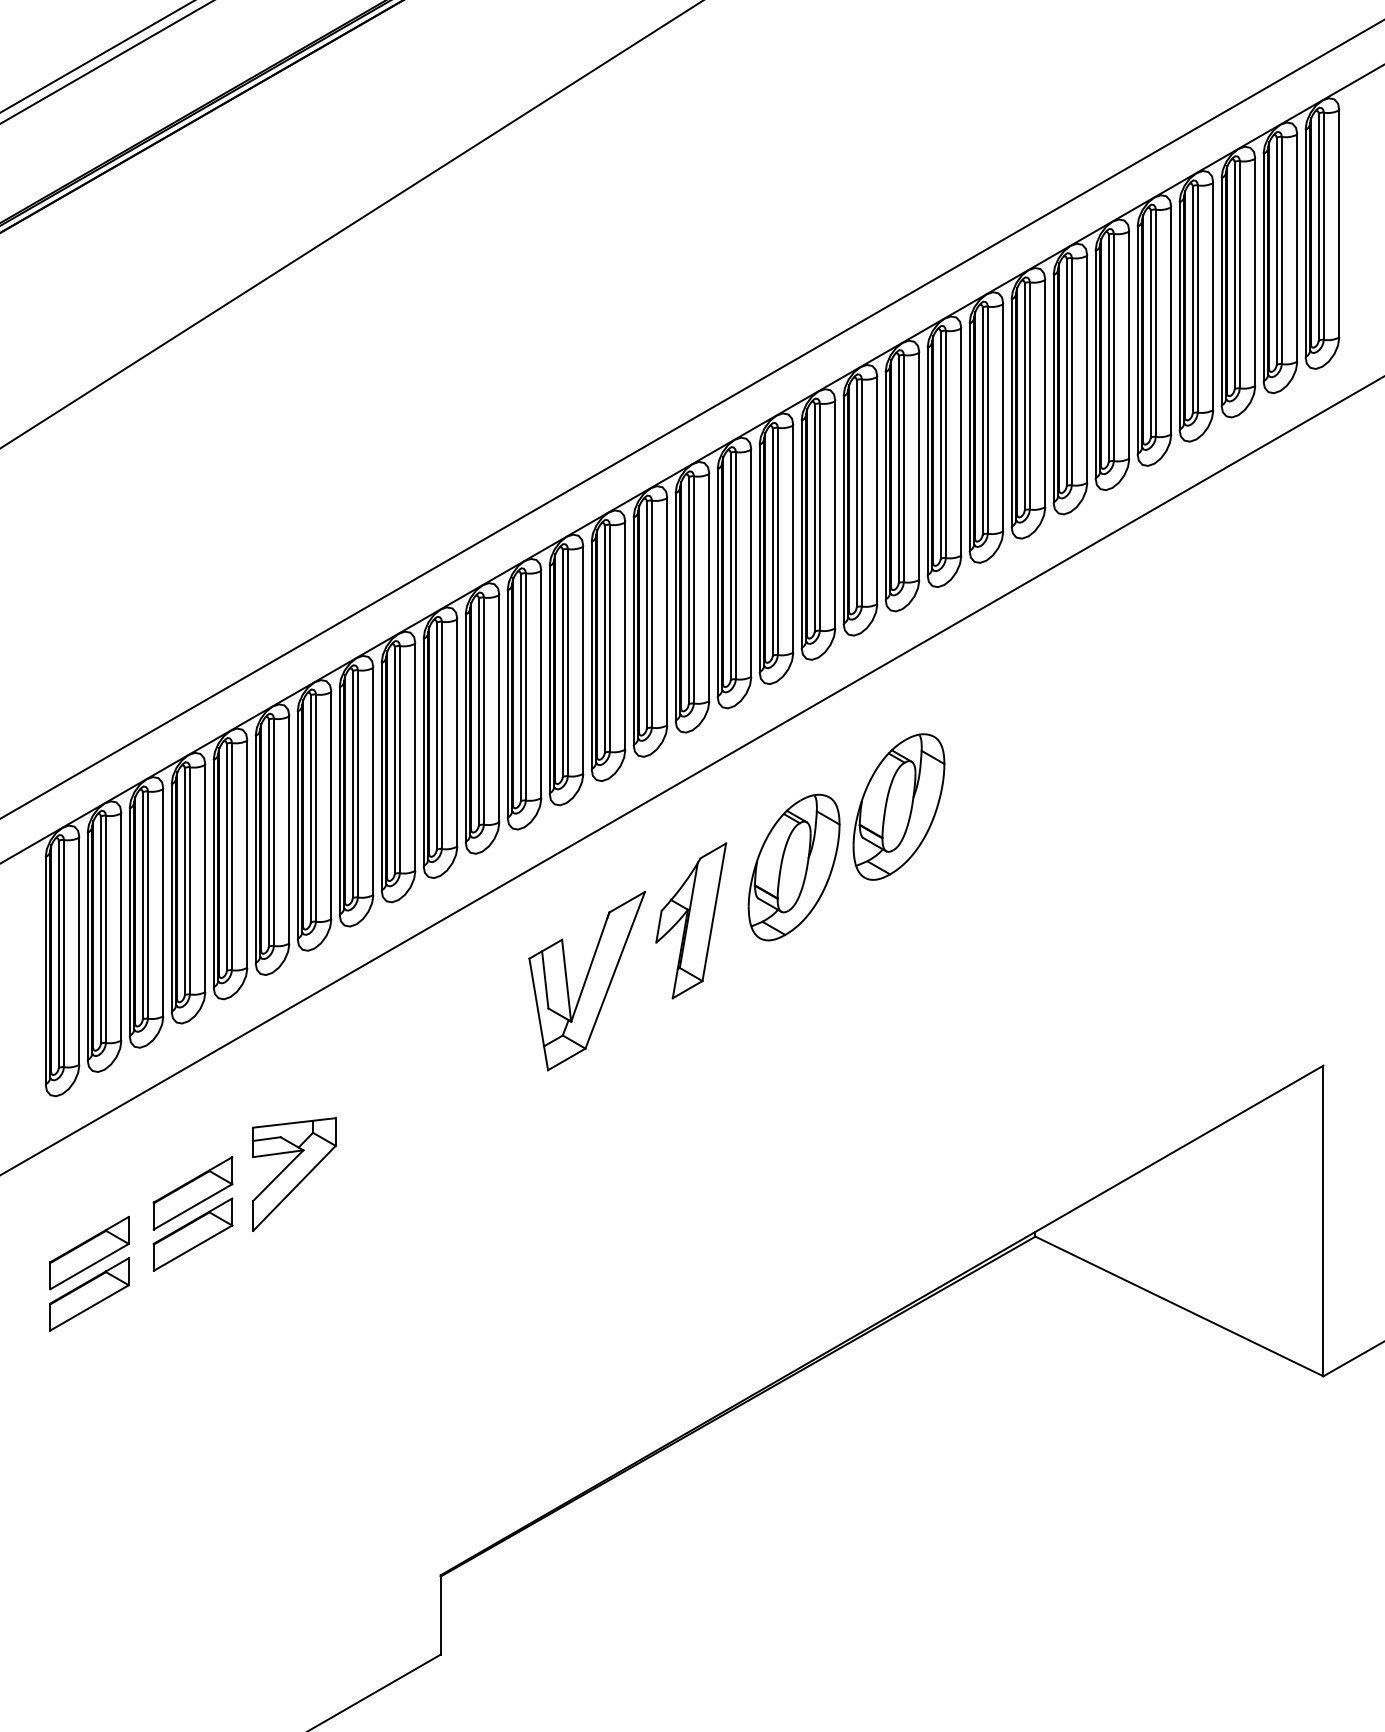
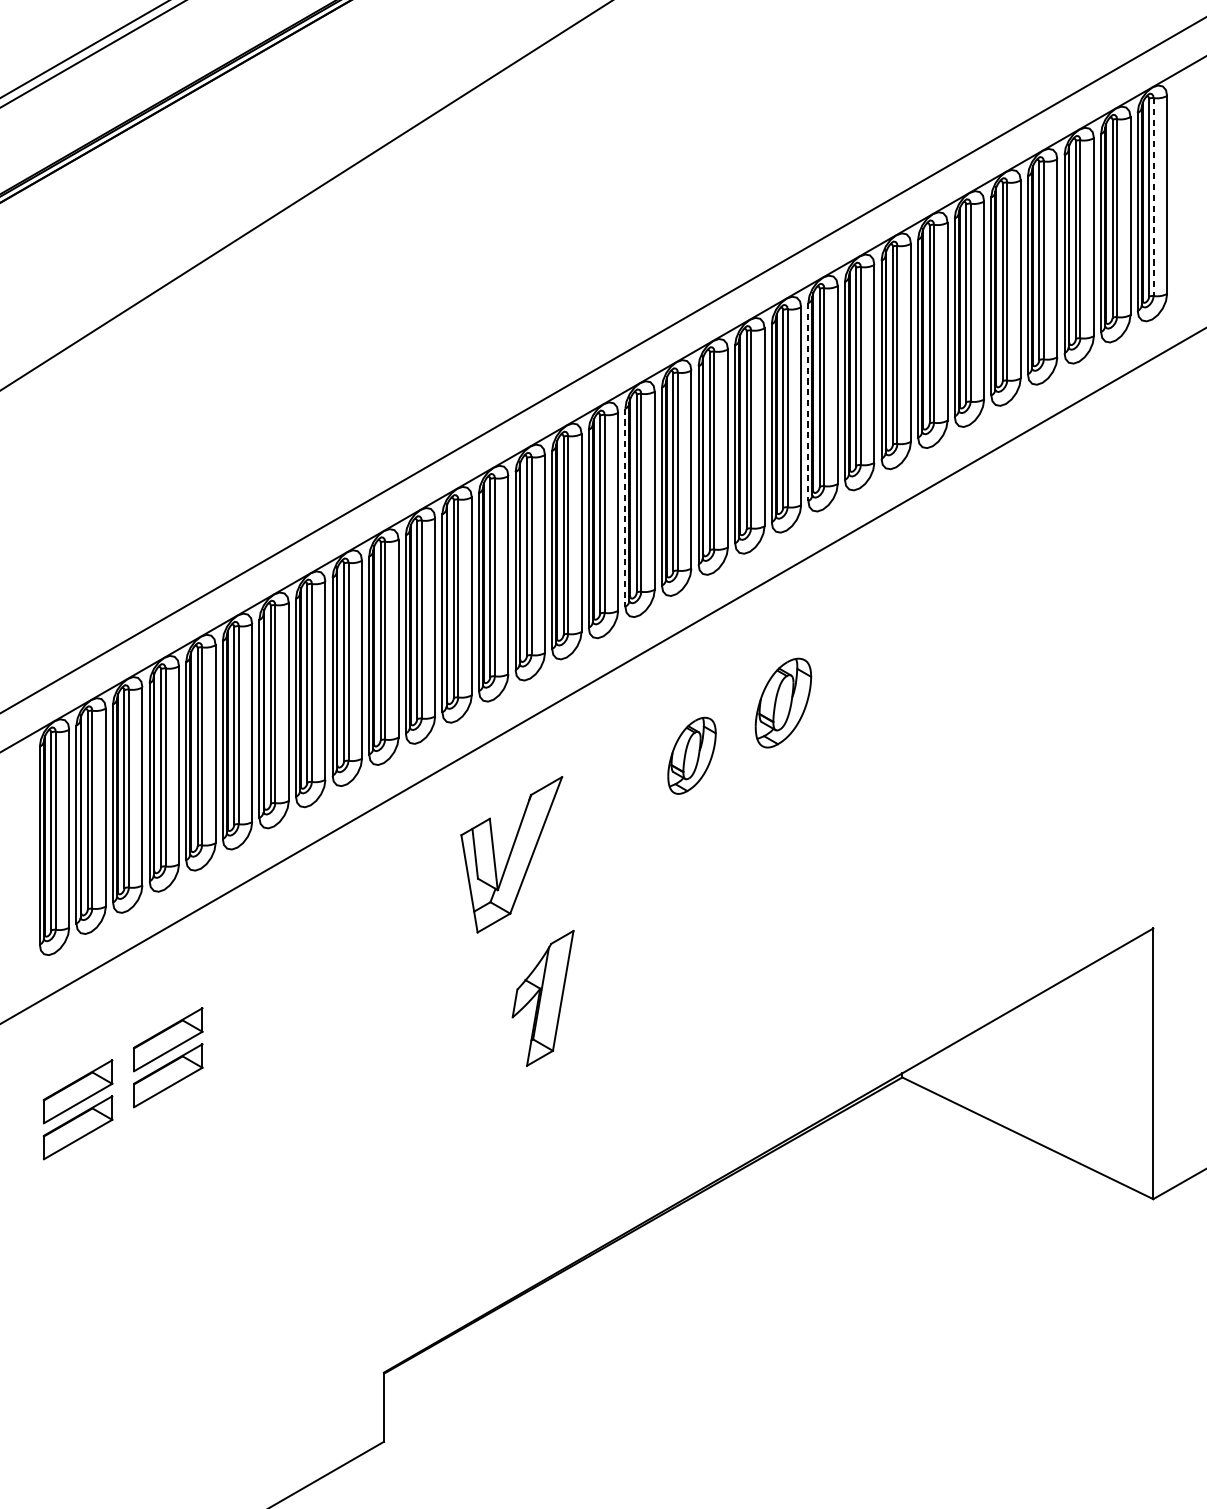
line: (1323, 226) -> (1153, 197), solid -> dashed
line: (927, 461) -> (808, 402), solid -> dashed
line: (717, 582) -> (625, 507), solid -> dashed
part: (898, 806) -> (783, 702), size x0.7
part: (793, 867) -> (691, 755), size x0.6
part: (691, 920) -> (543, 998), moved
part: (294, 1174) -> (256, 1023), removed

